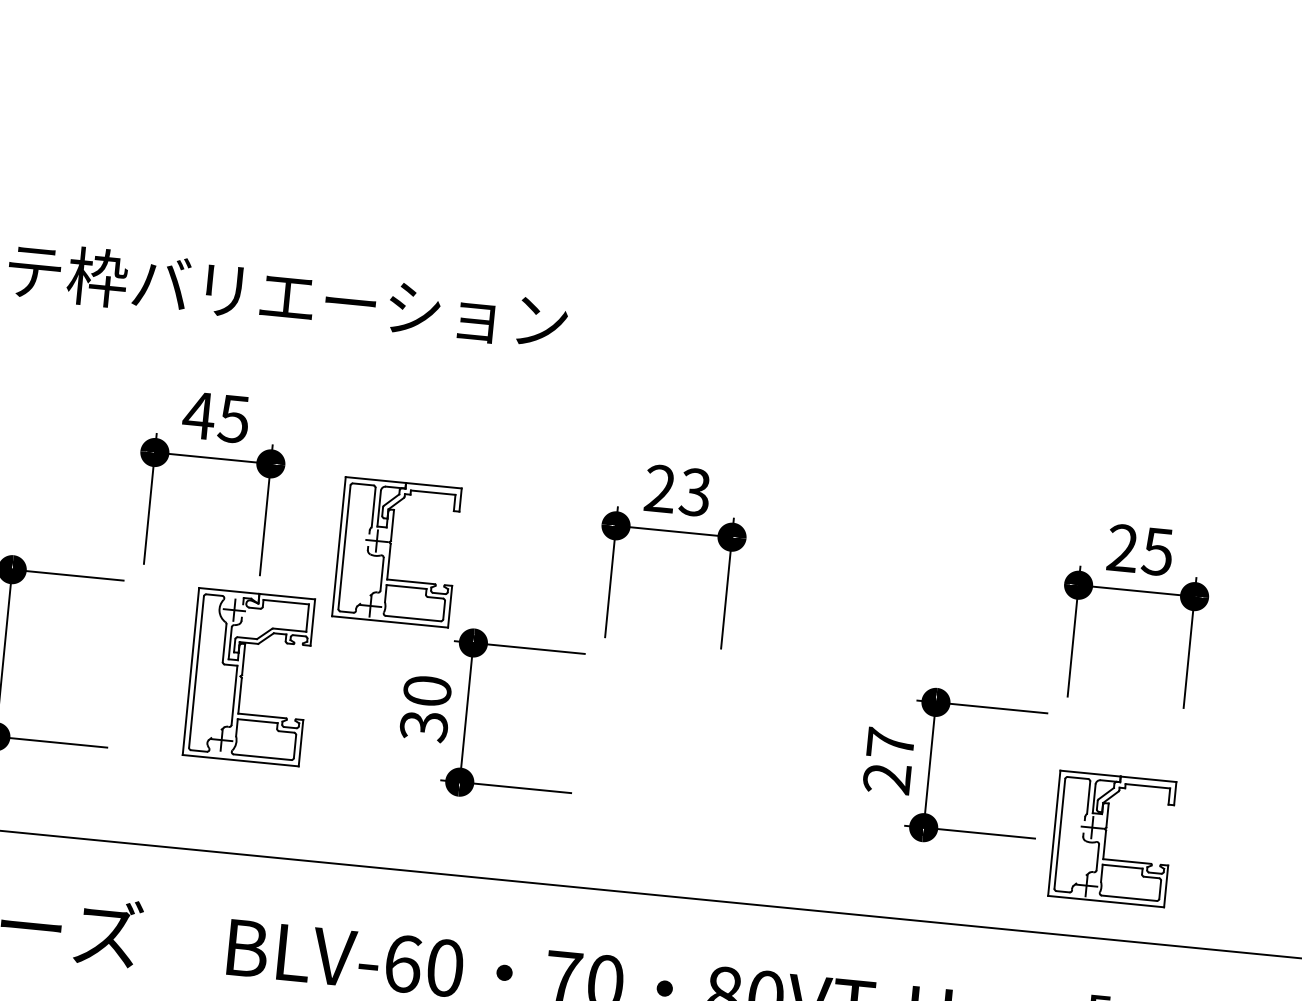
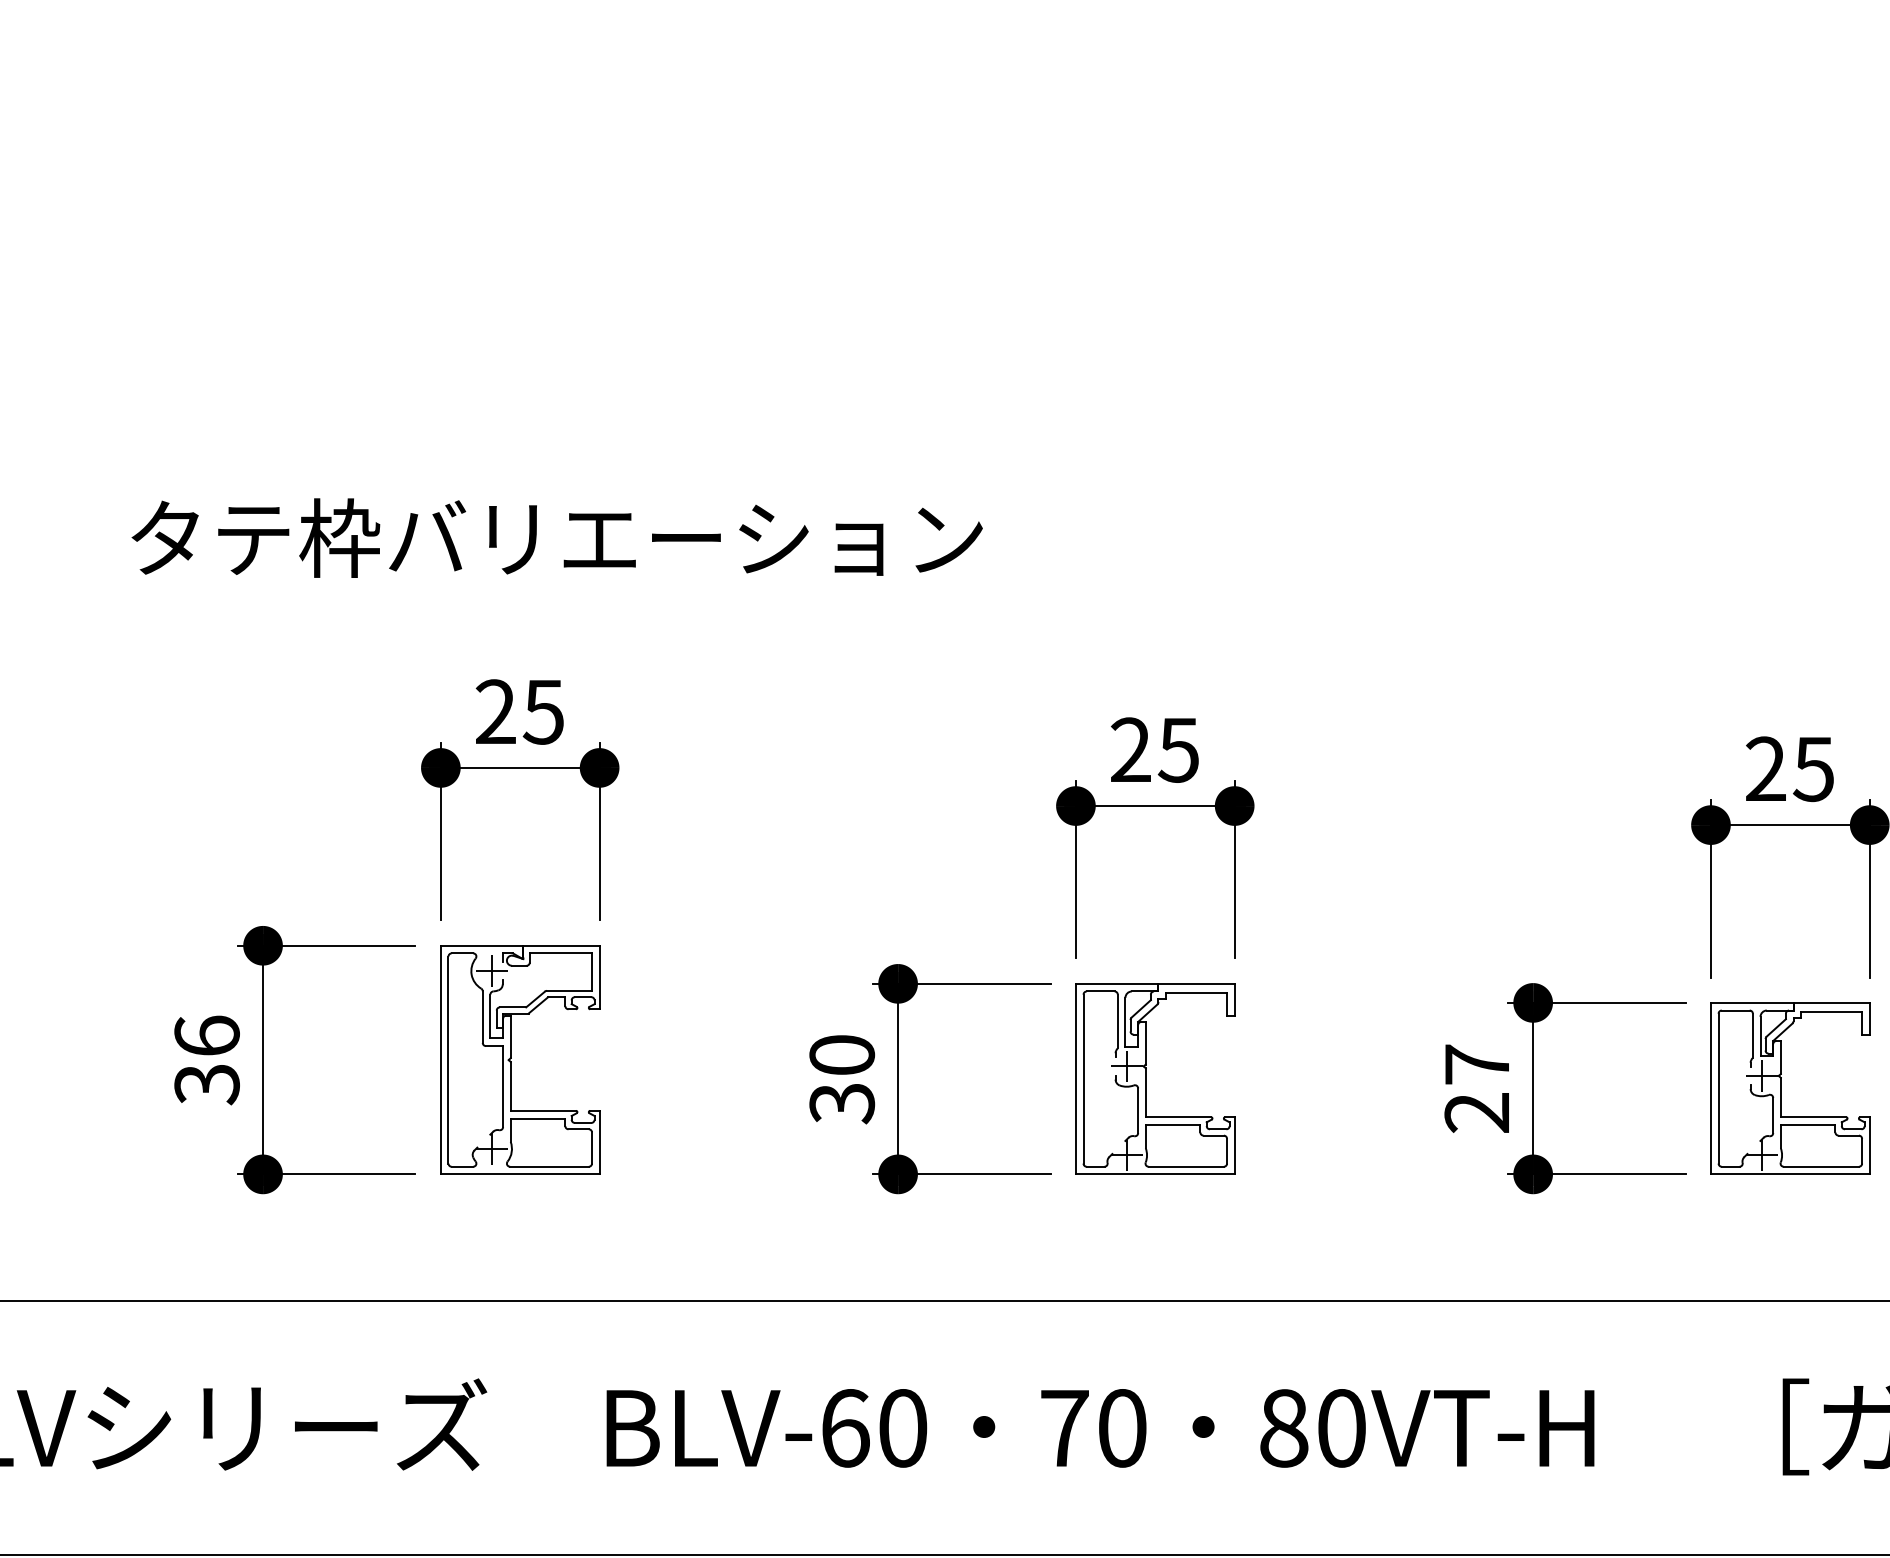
text: (198, 415) -> (495, 711), 45 -> 25
text: (694, 491) -> (1177, 749), 23 -> 25
part: (390, 551) -> (1146, 1078), moved
part: (242, 675) -> (511, 1058), moved
part: (1105, 838) -> (1781, 1088), moved

